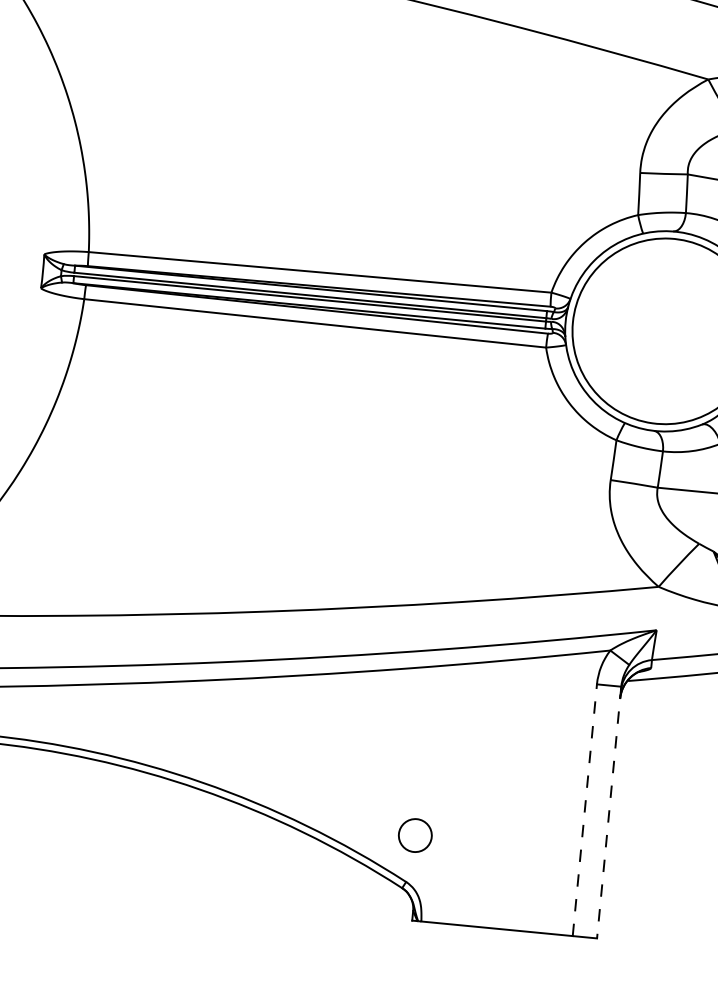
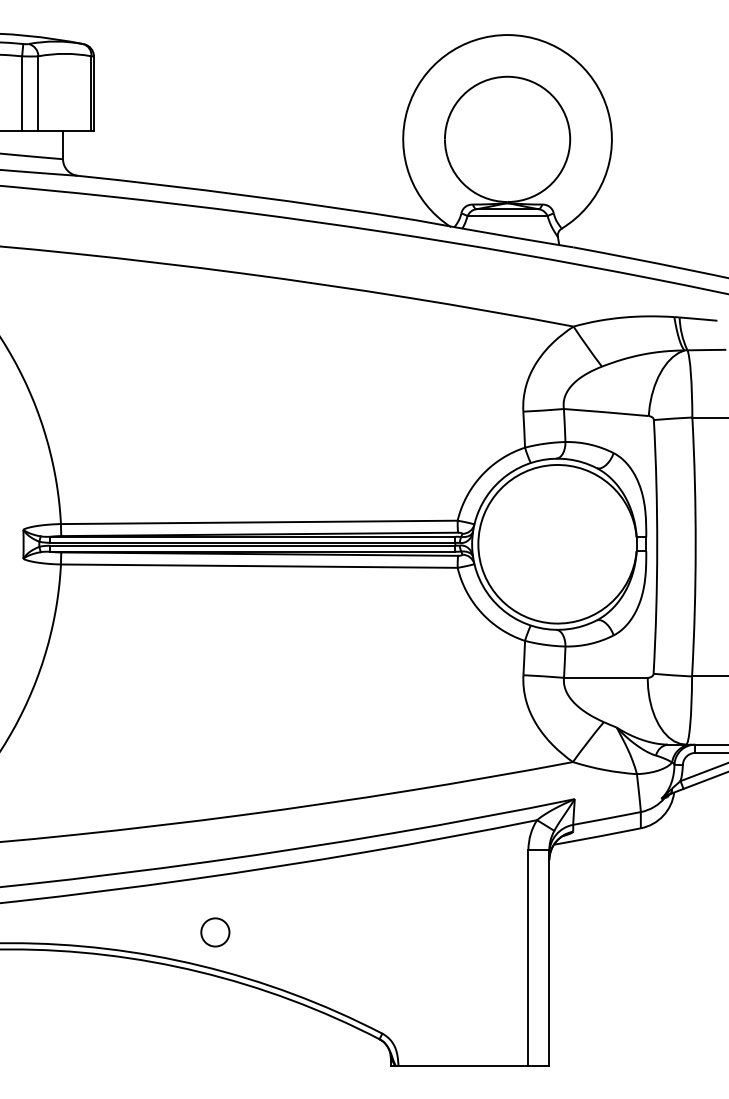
line: (584, 809) -> (528, 957), dashed -> solid
line: (609, 813) -> (549, 958), dashed -> solid
circle: (415, 835) -> (215, 932), moved

